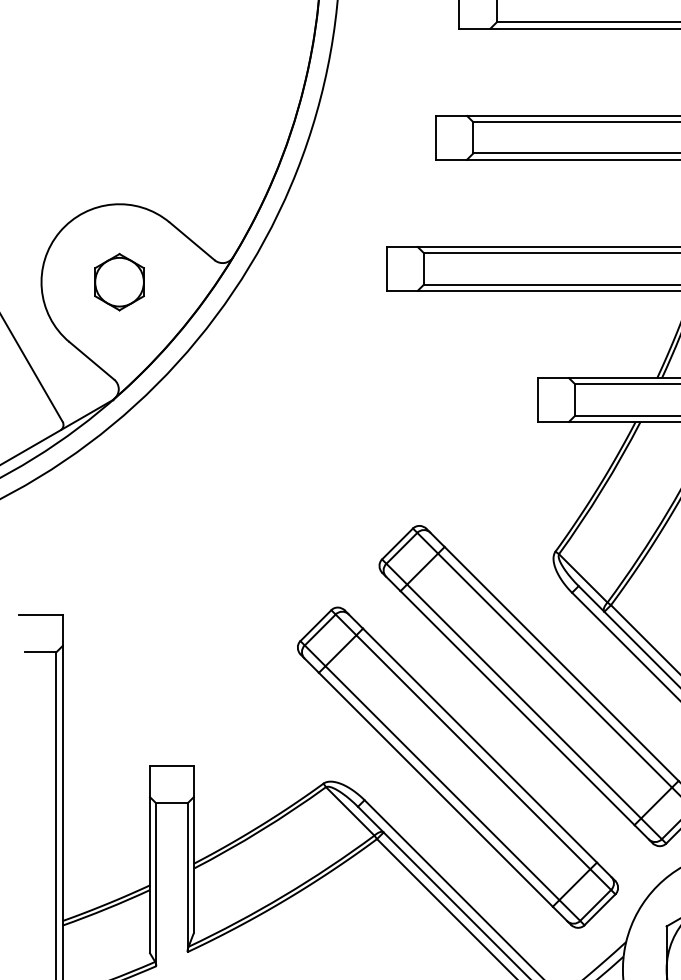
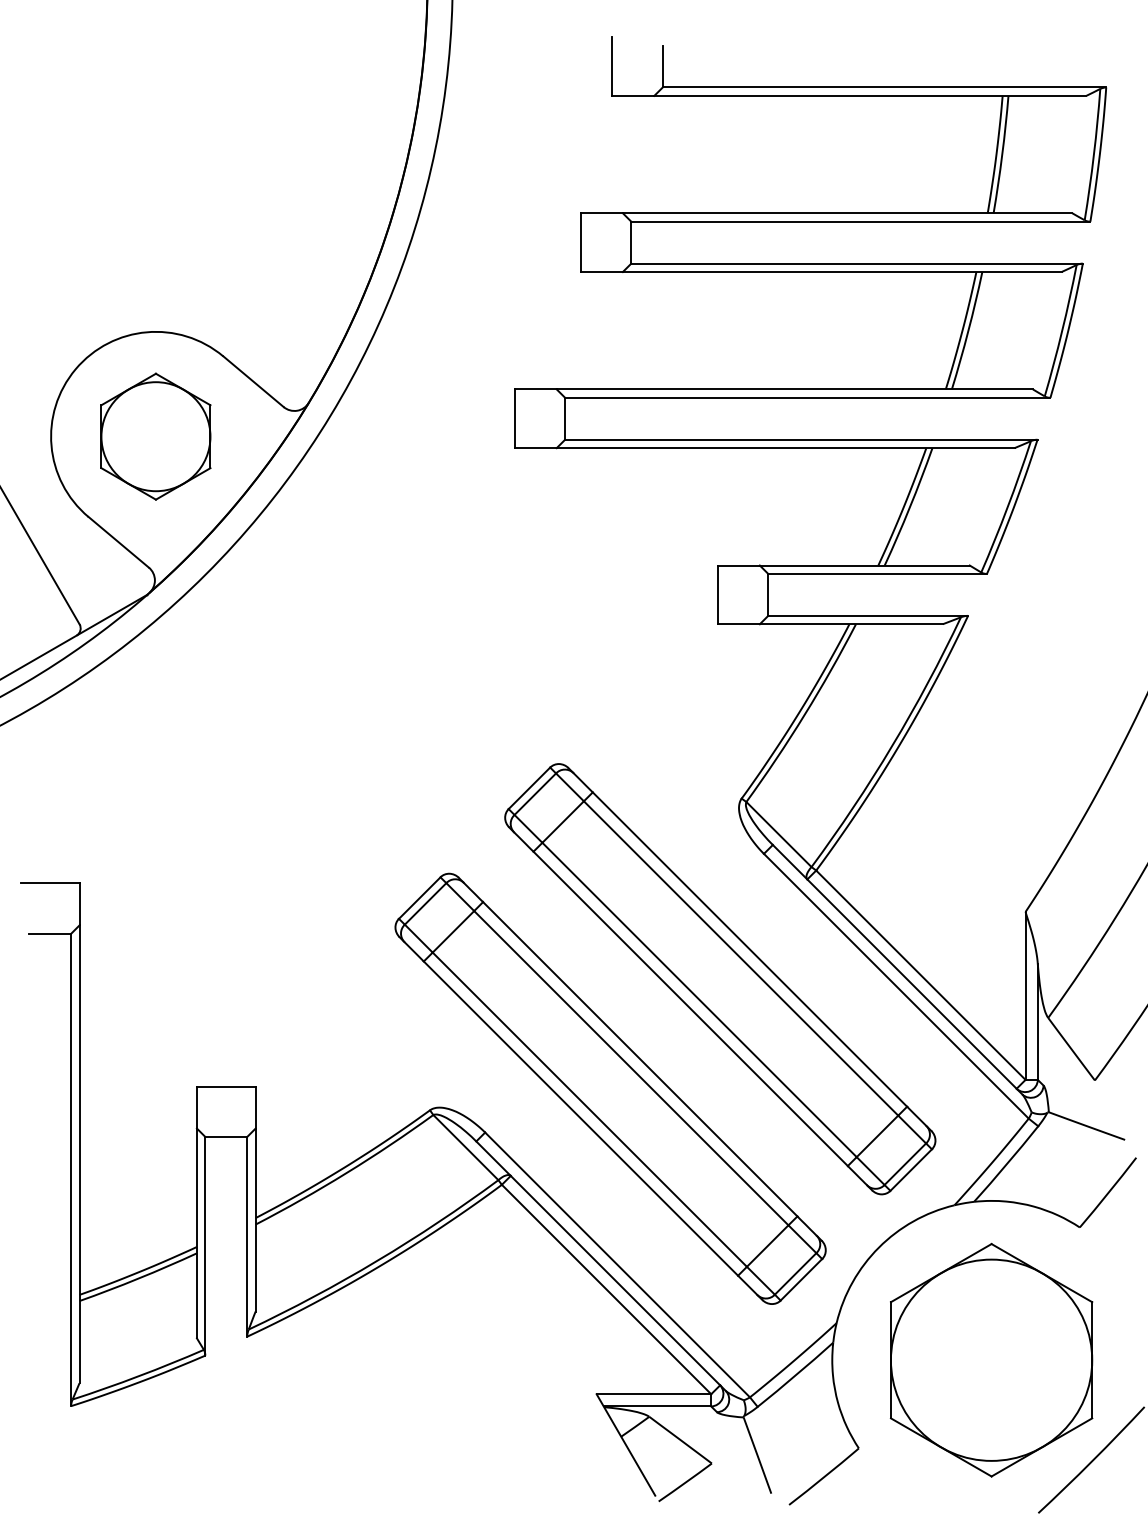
part: (119, 282) -> (155, 436), size x1.67

